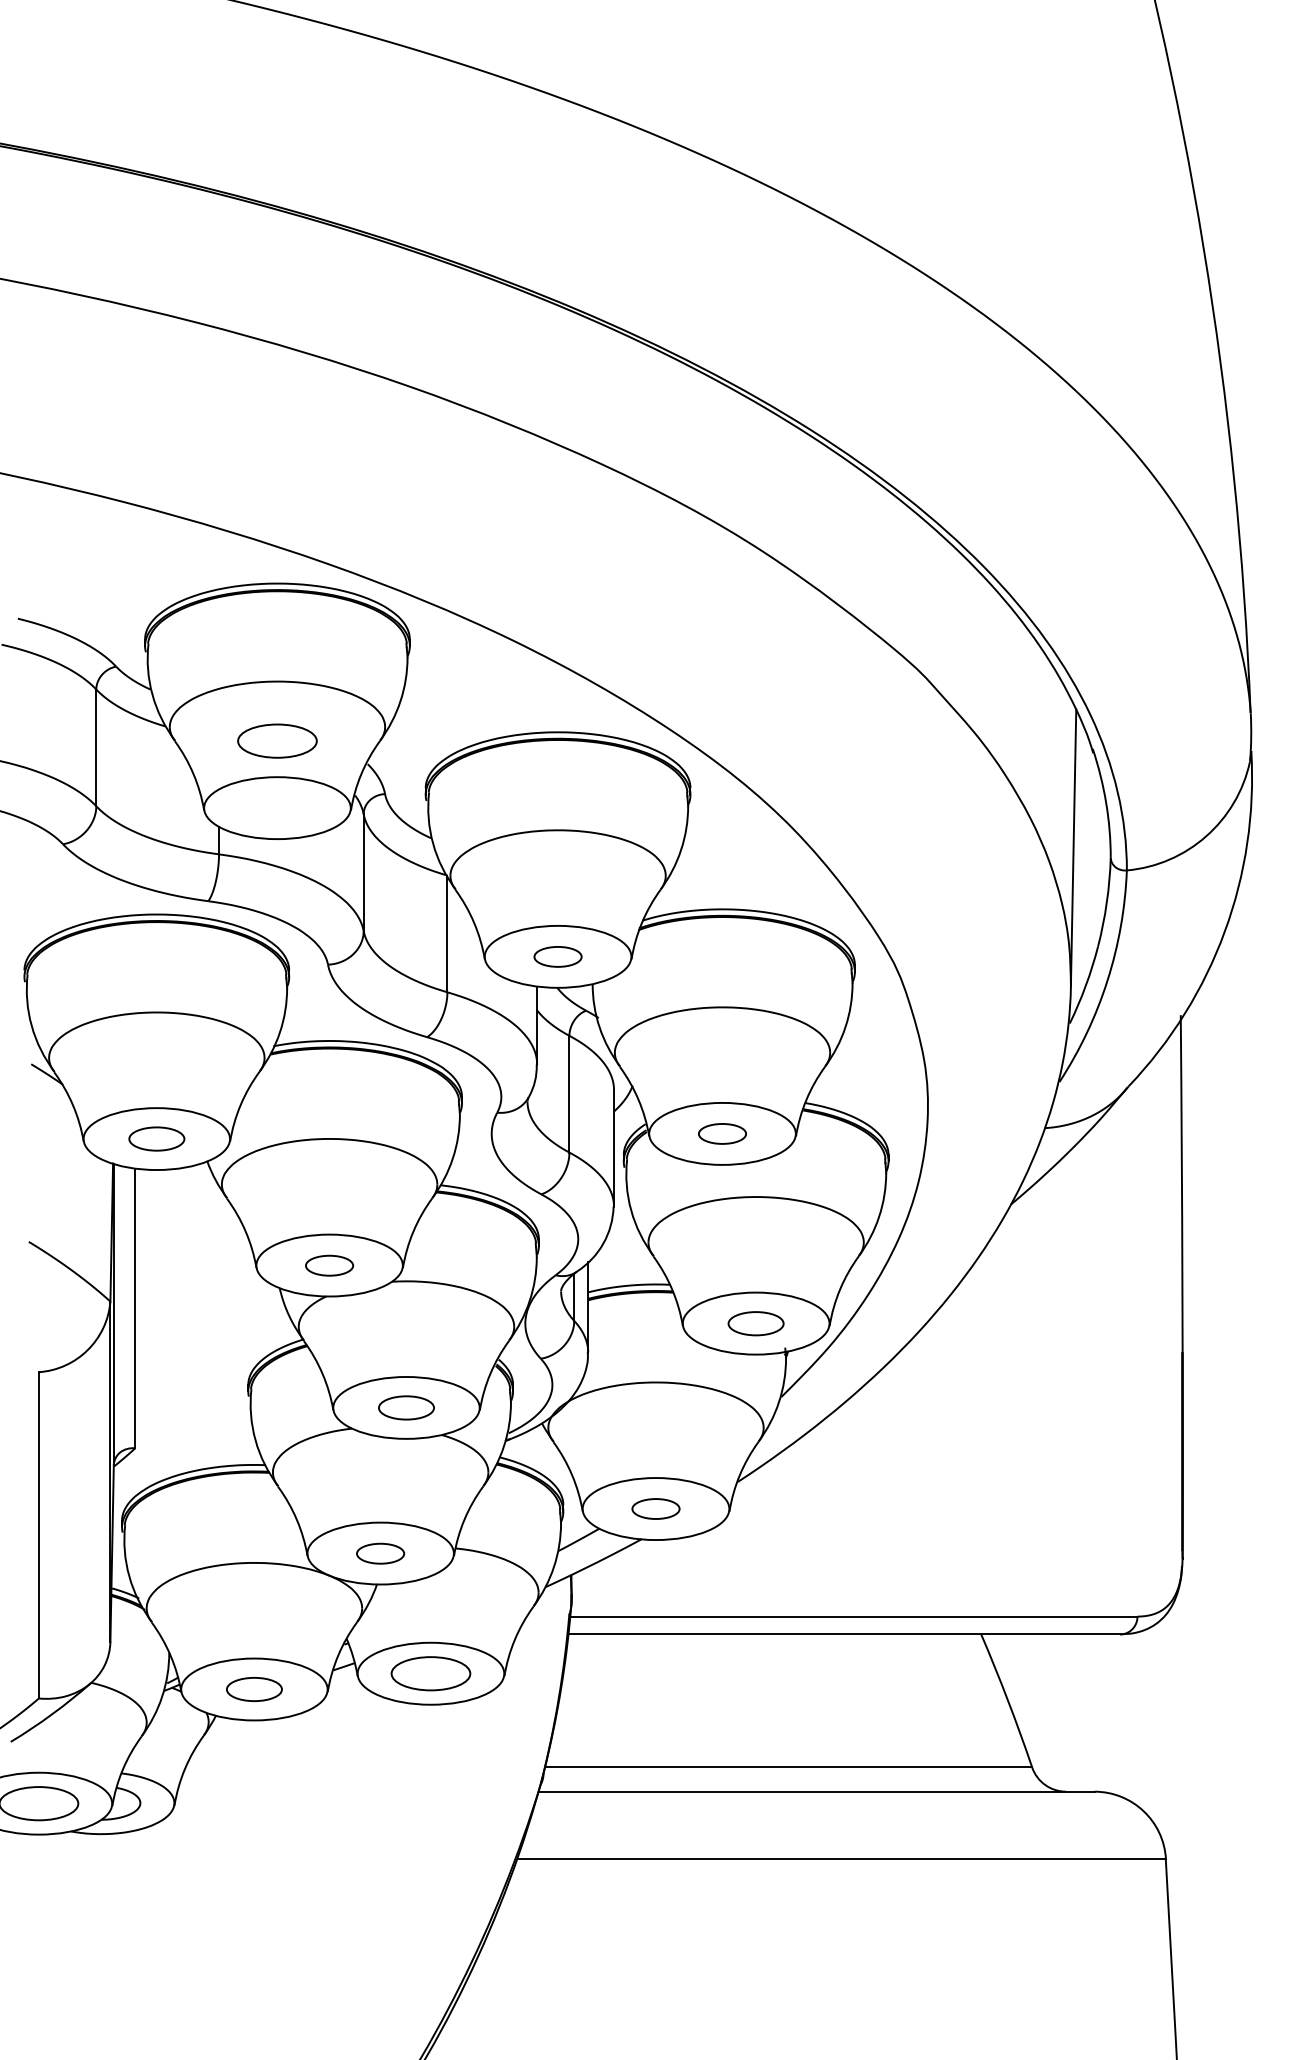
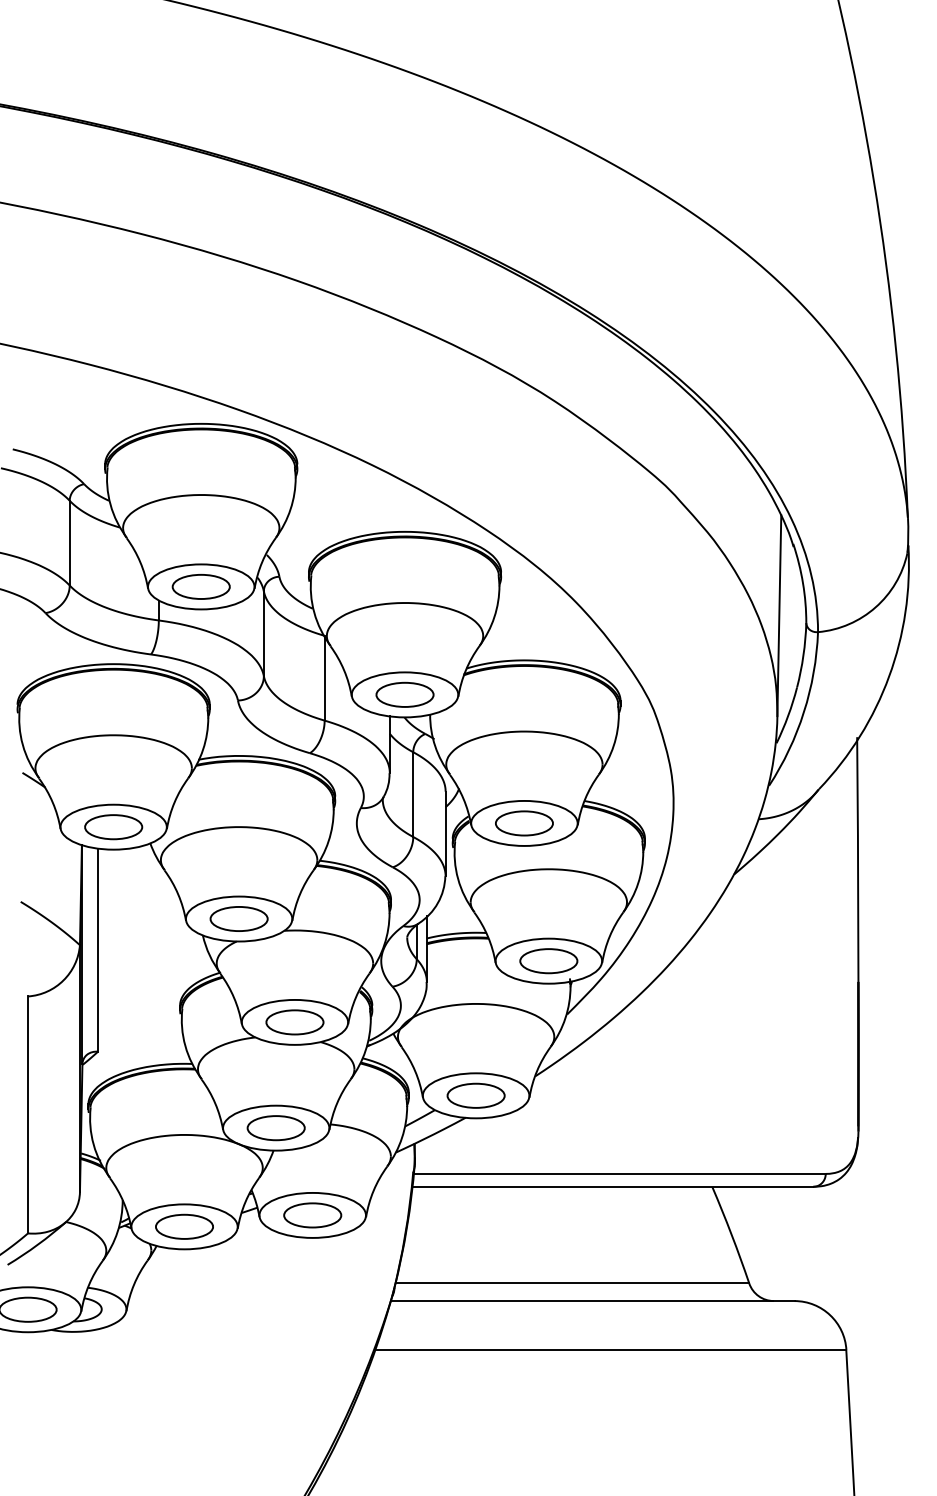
part: (277, 740) -> (201, 586), moved
part: (557, 956) -> (404, 694), size x1.67
part: (722, 1133) -> (524, 823), size x1.67
part: (156, 1138) -> (113, 826), size x1.43
part: (329, 1265) -> (239, 918), size x1.67
part: (755, 1323) -> (548, 961), size x1.43
part: (406, 1407) -> (294, 1022), size x1.43
part: (655, 1508) -> (475, 1095), size x1.67
part: (380, 1553) -> (276, 1128), size x1.67
part: (254, 1689) -> (184, 1226), size x1.43

